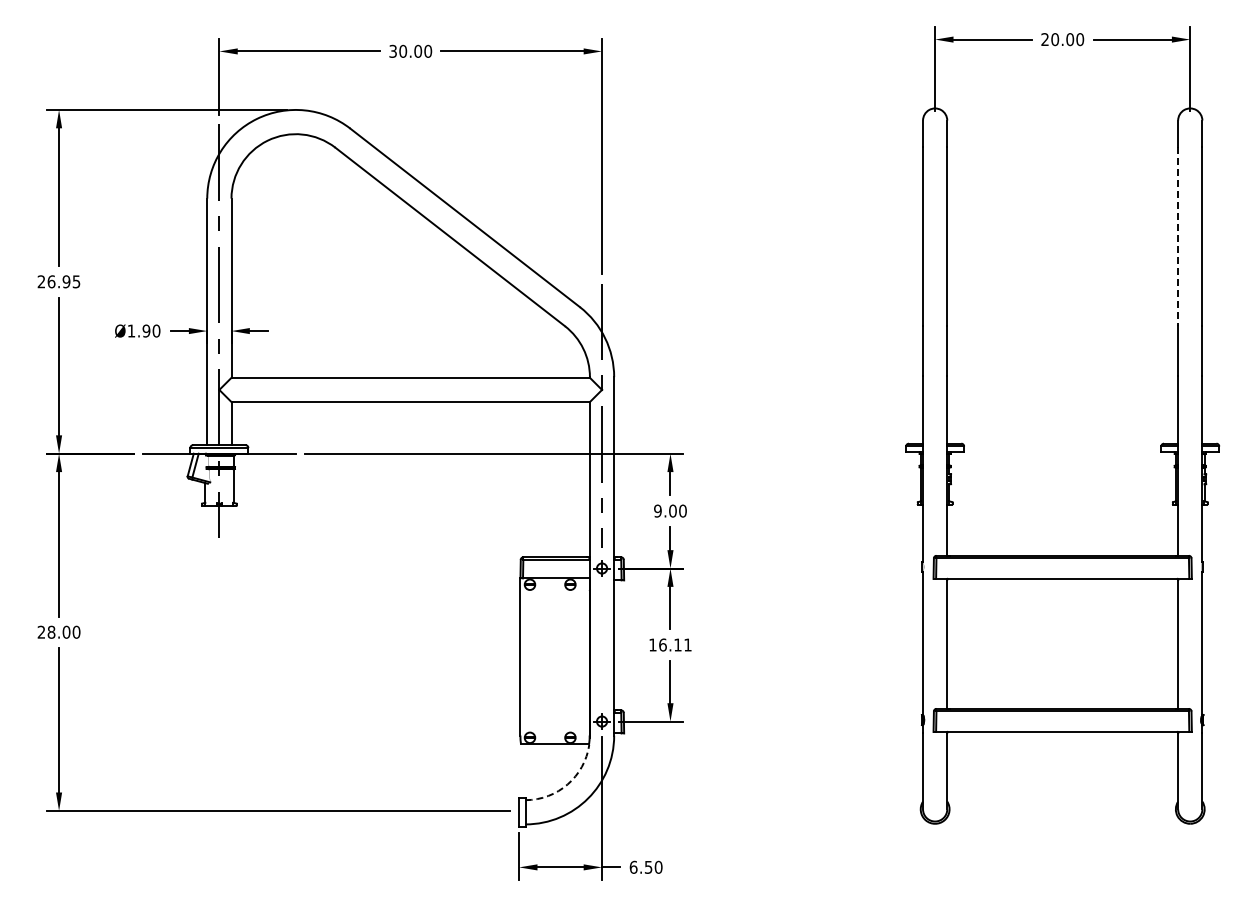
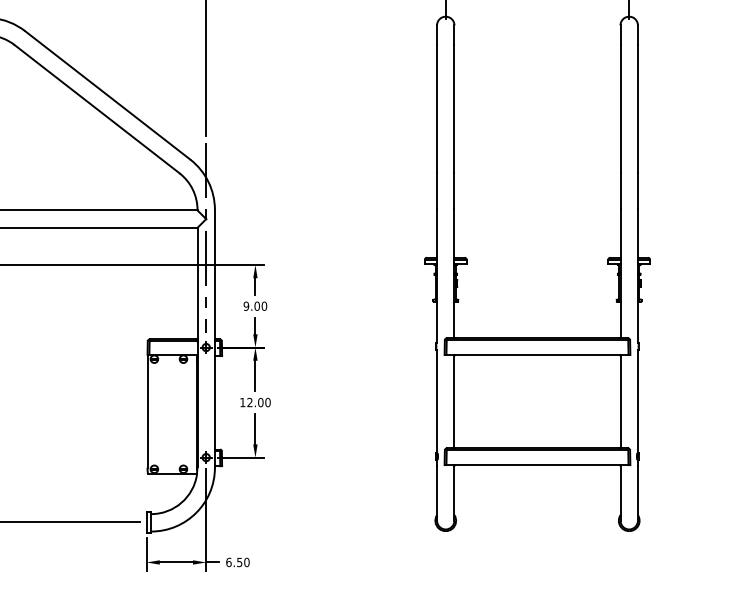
line: (1178, 237) -> (620, 109), dashed -> solid
text: (675, 644) -> (259, 402), 16.11 -> 12.00
arc: (567, 784) -> (181, 502), dashed -> solid

